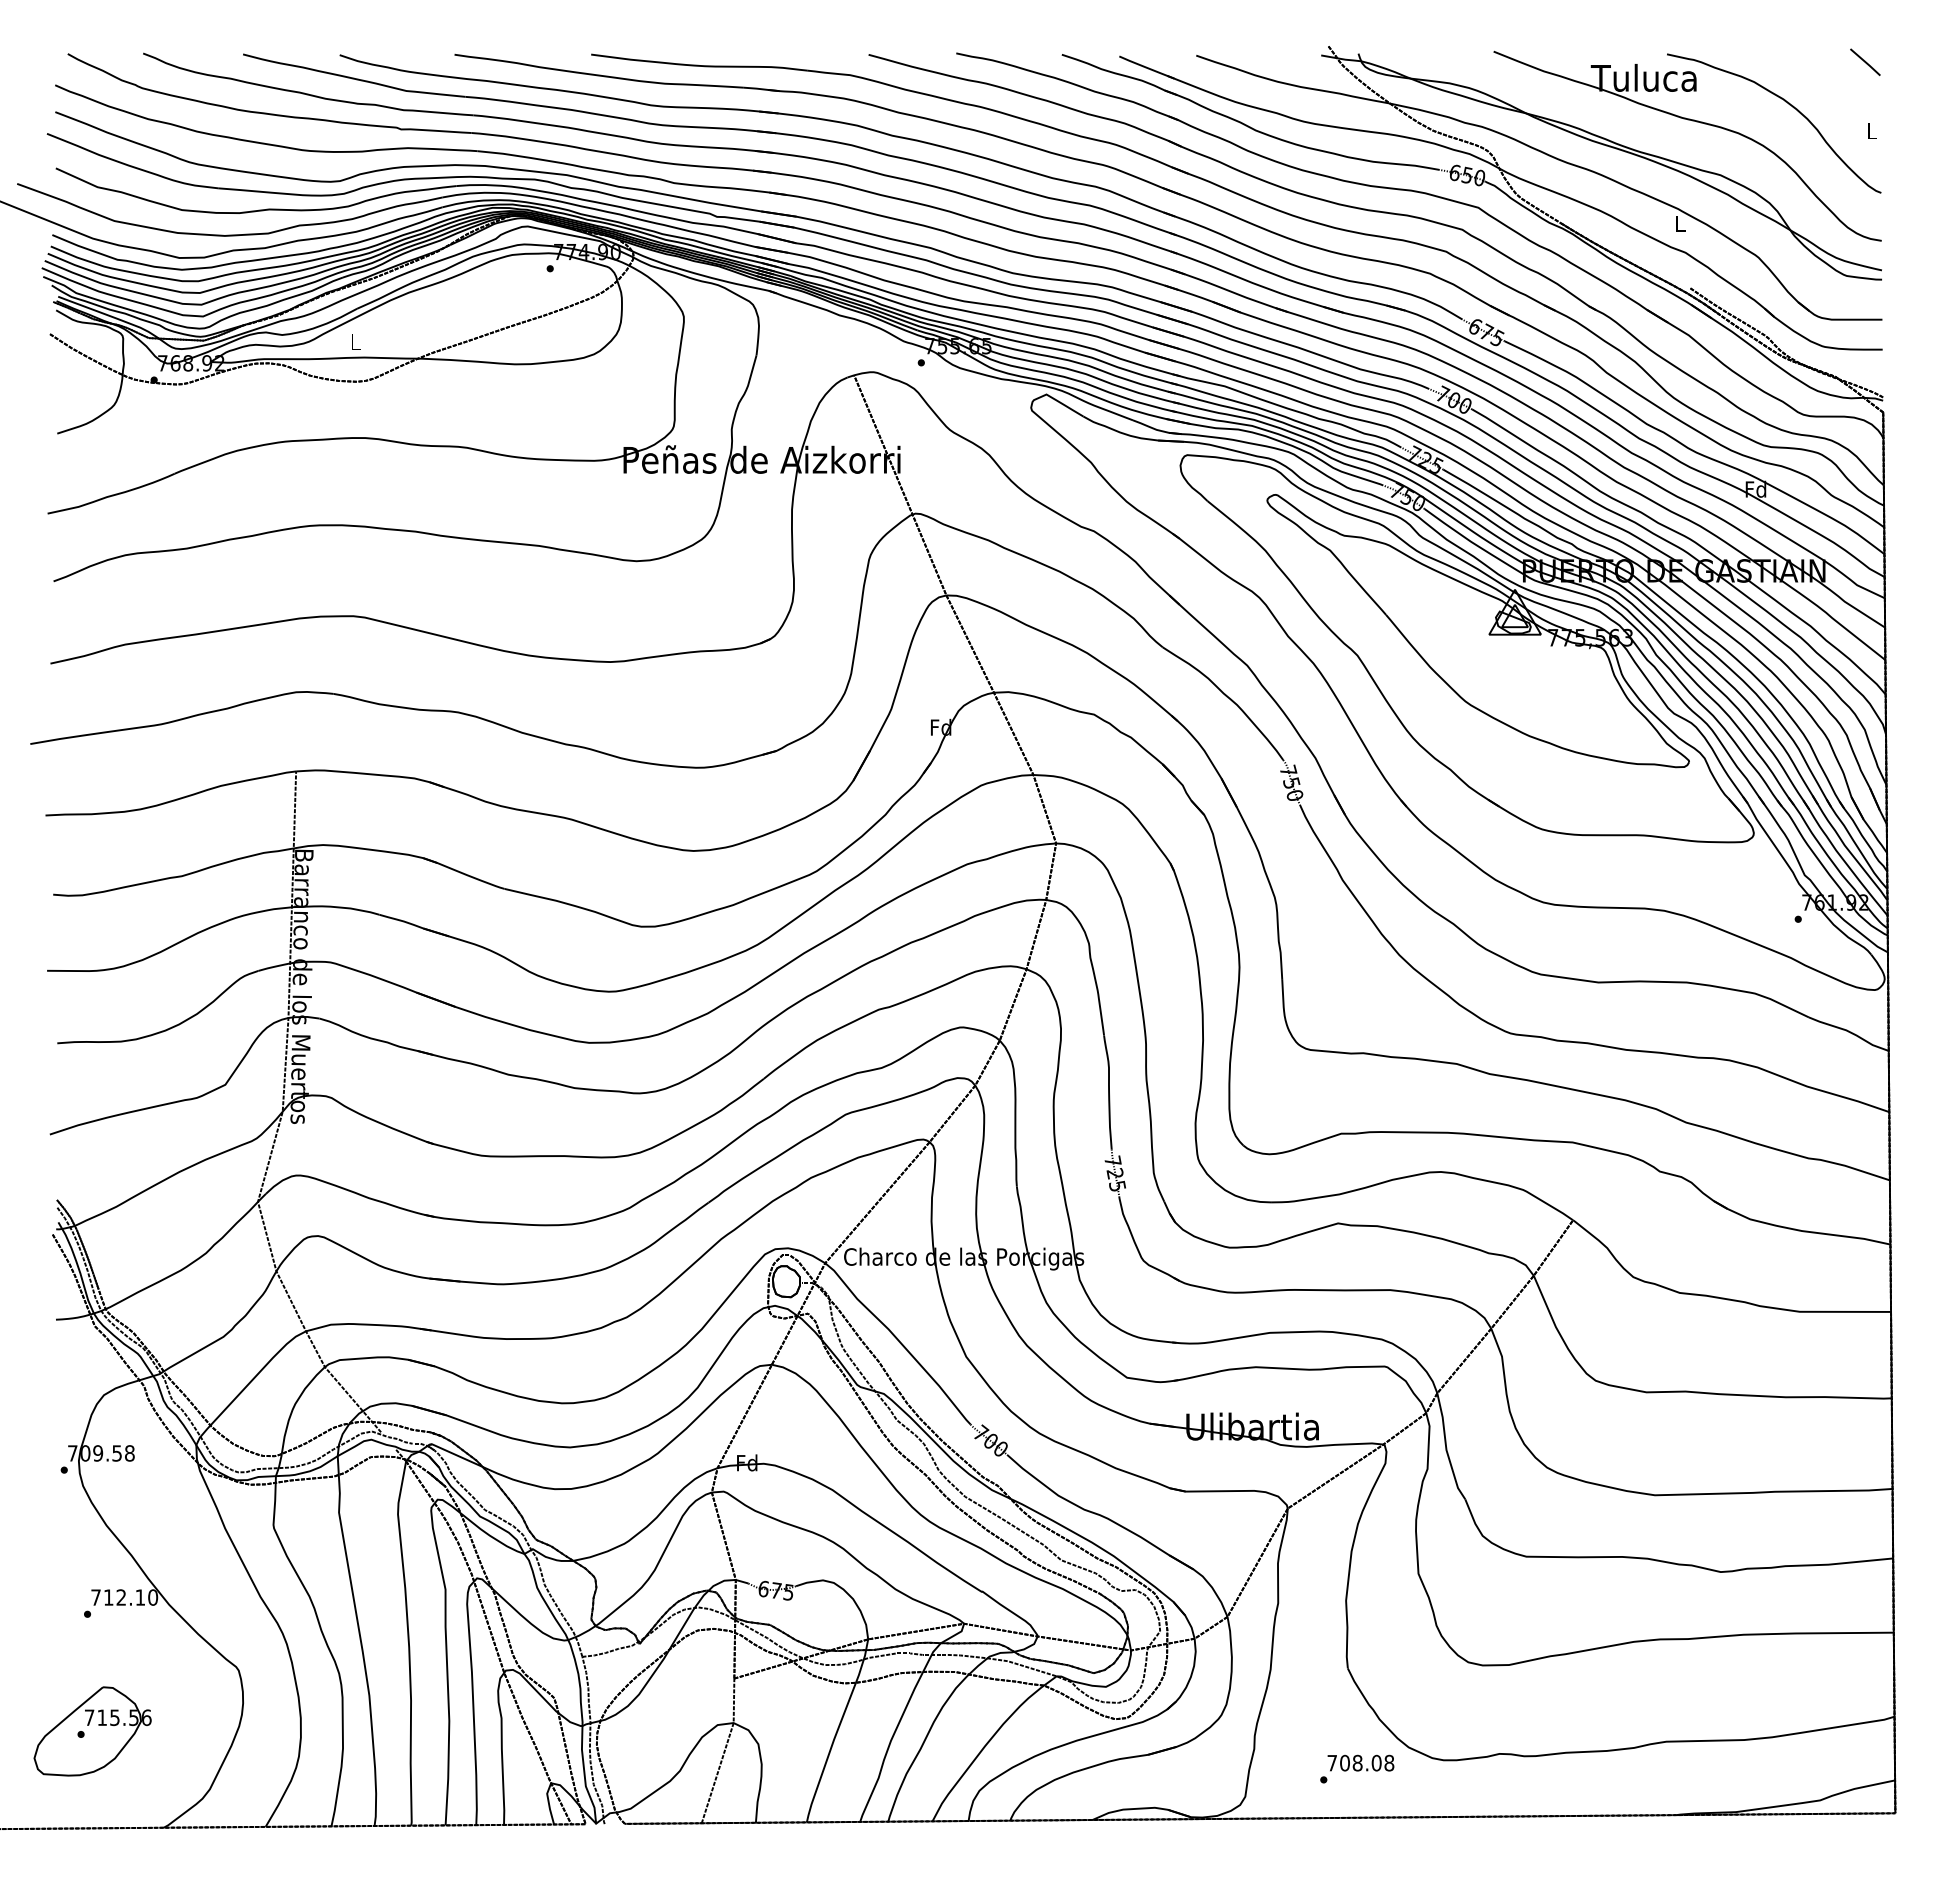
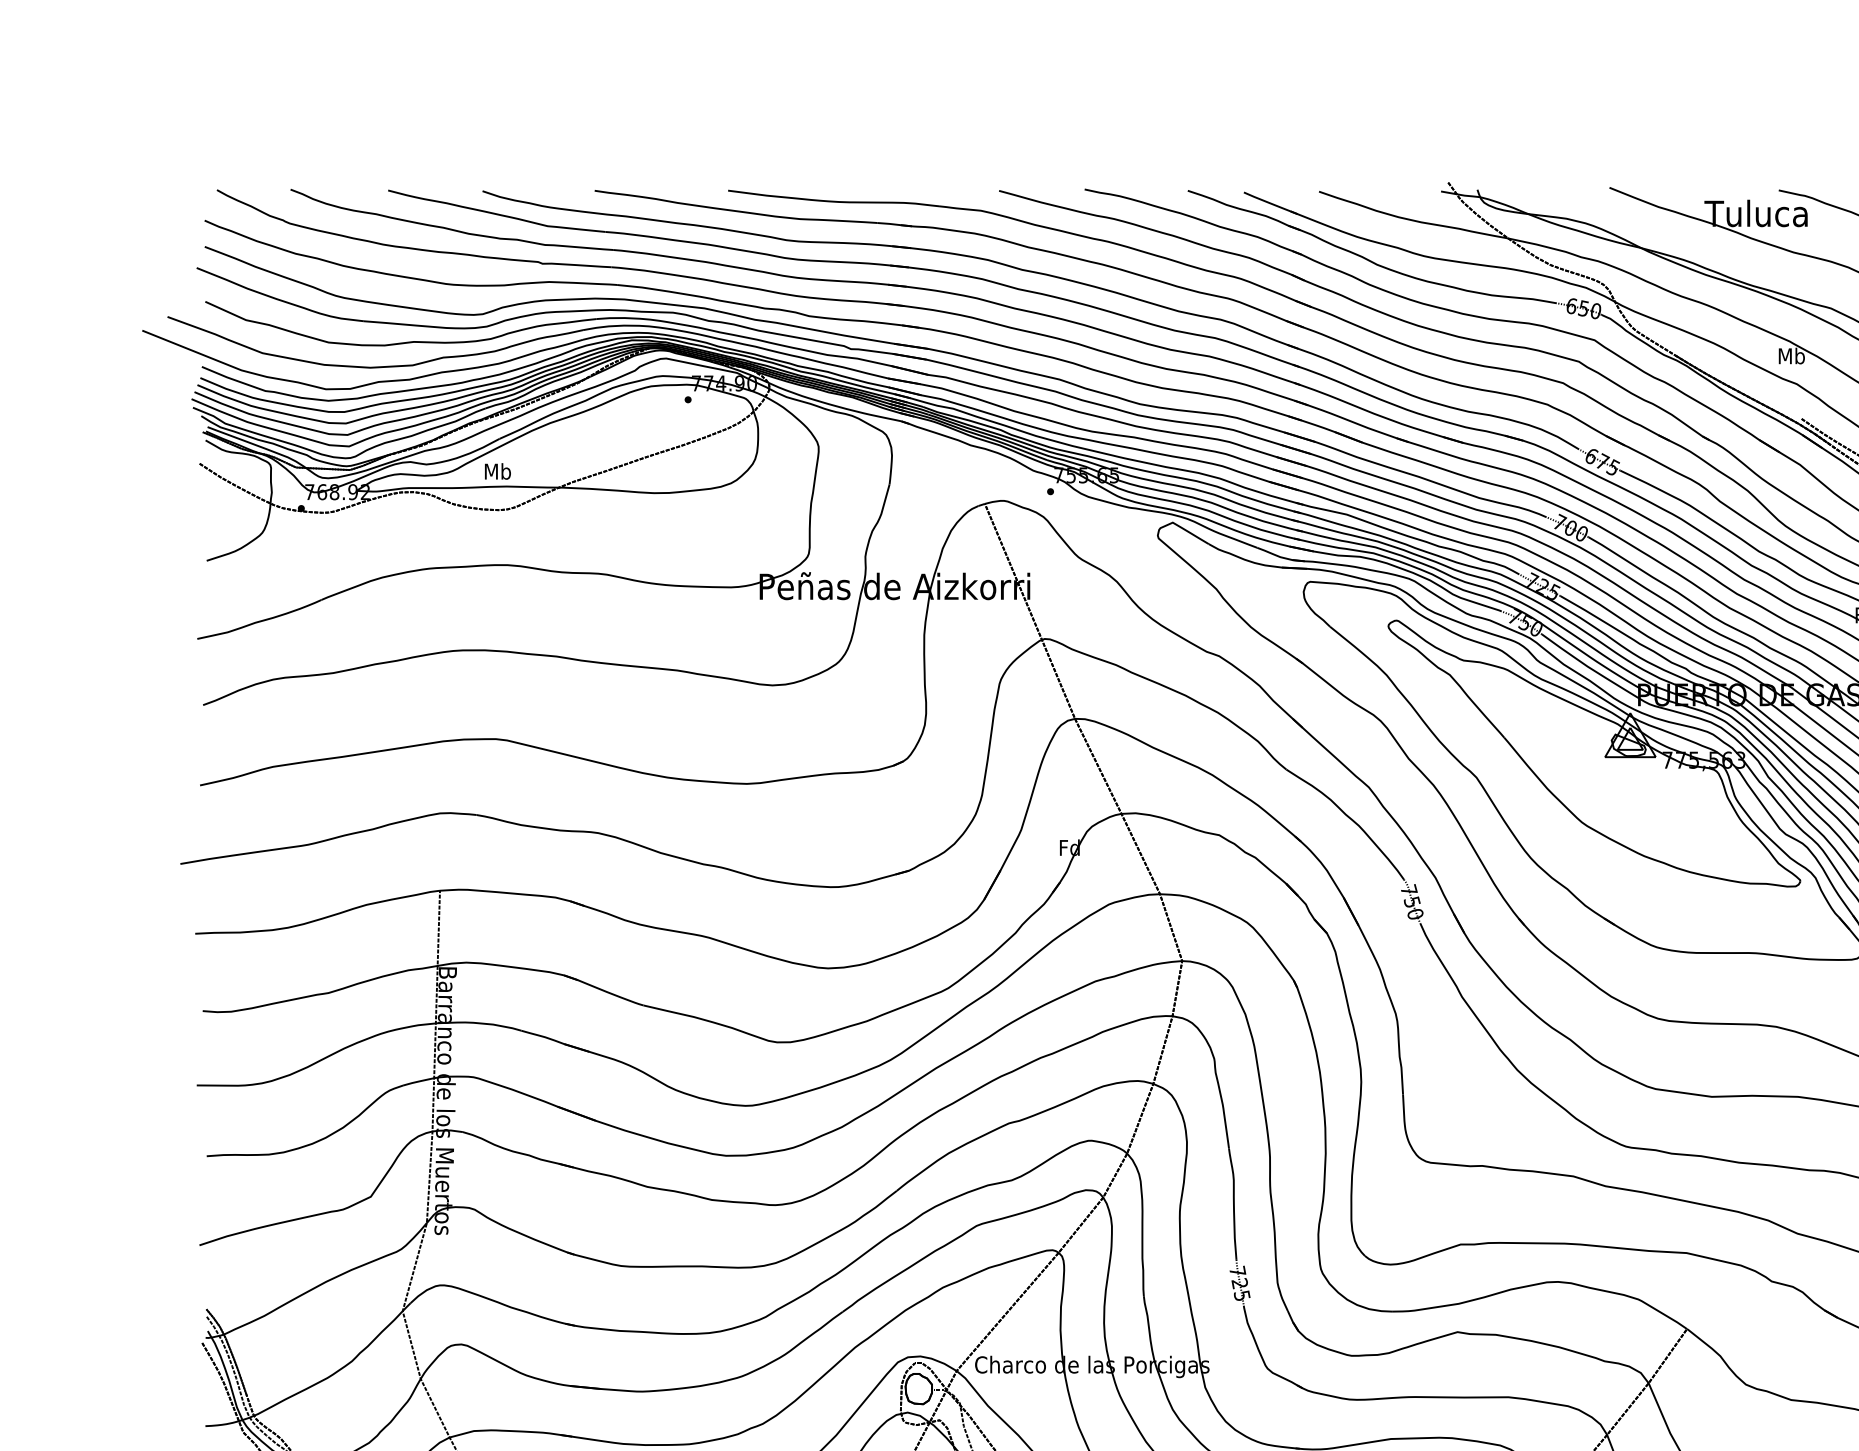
text: (1680, 223) -> (1791, 355), L -> Mb
text: (355, 341) -> (497, 470), L -> Mb

